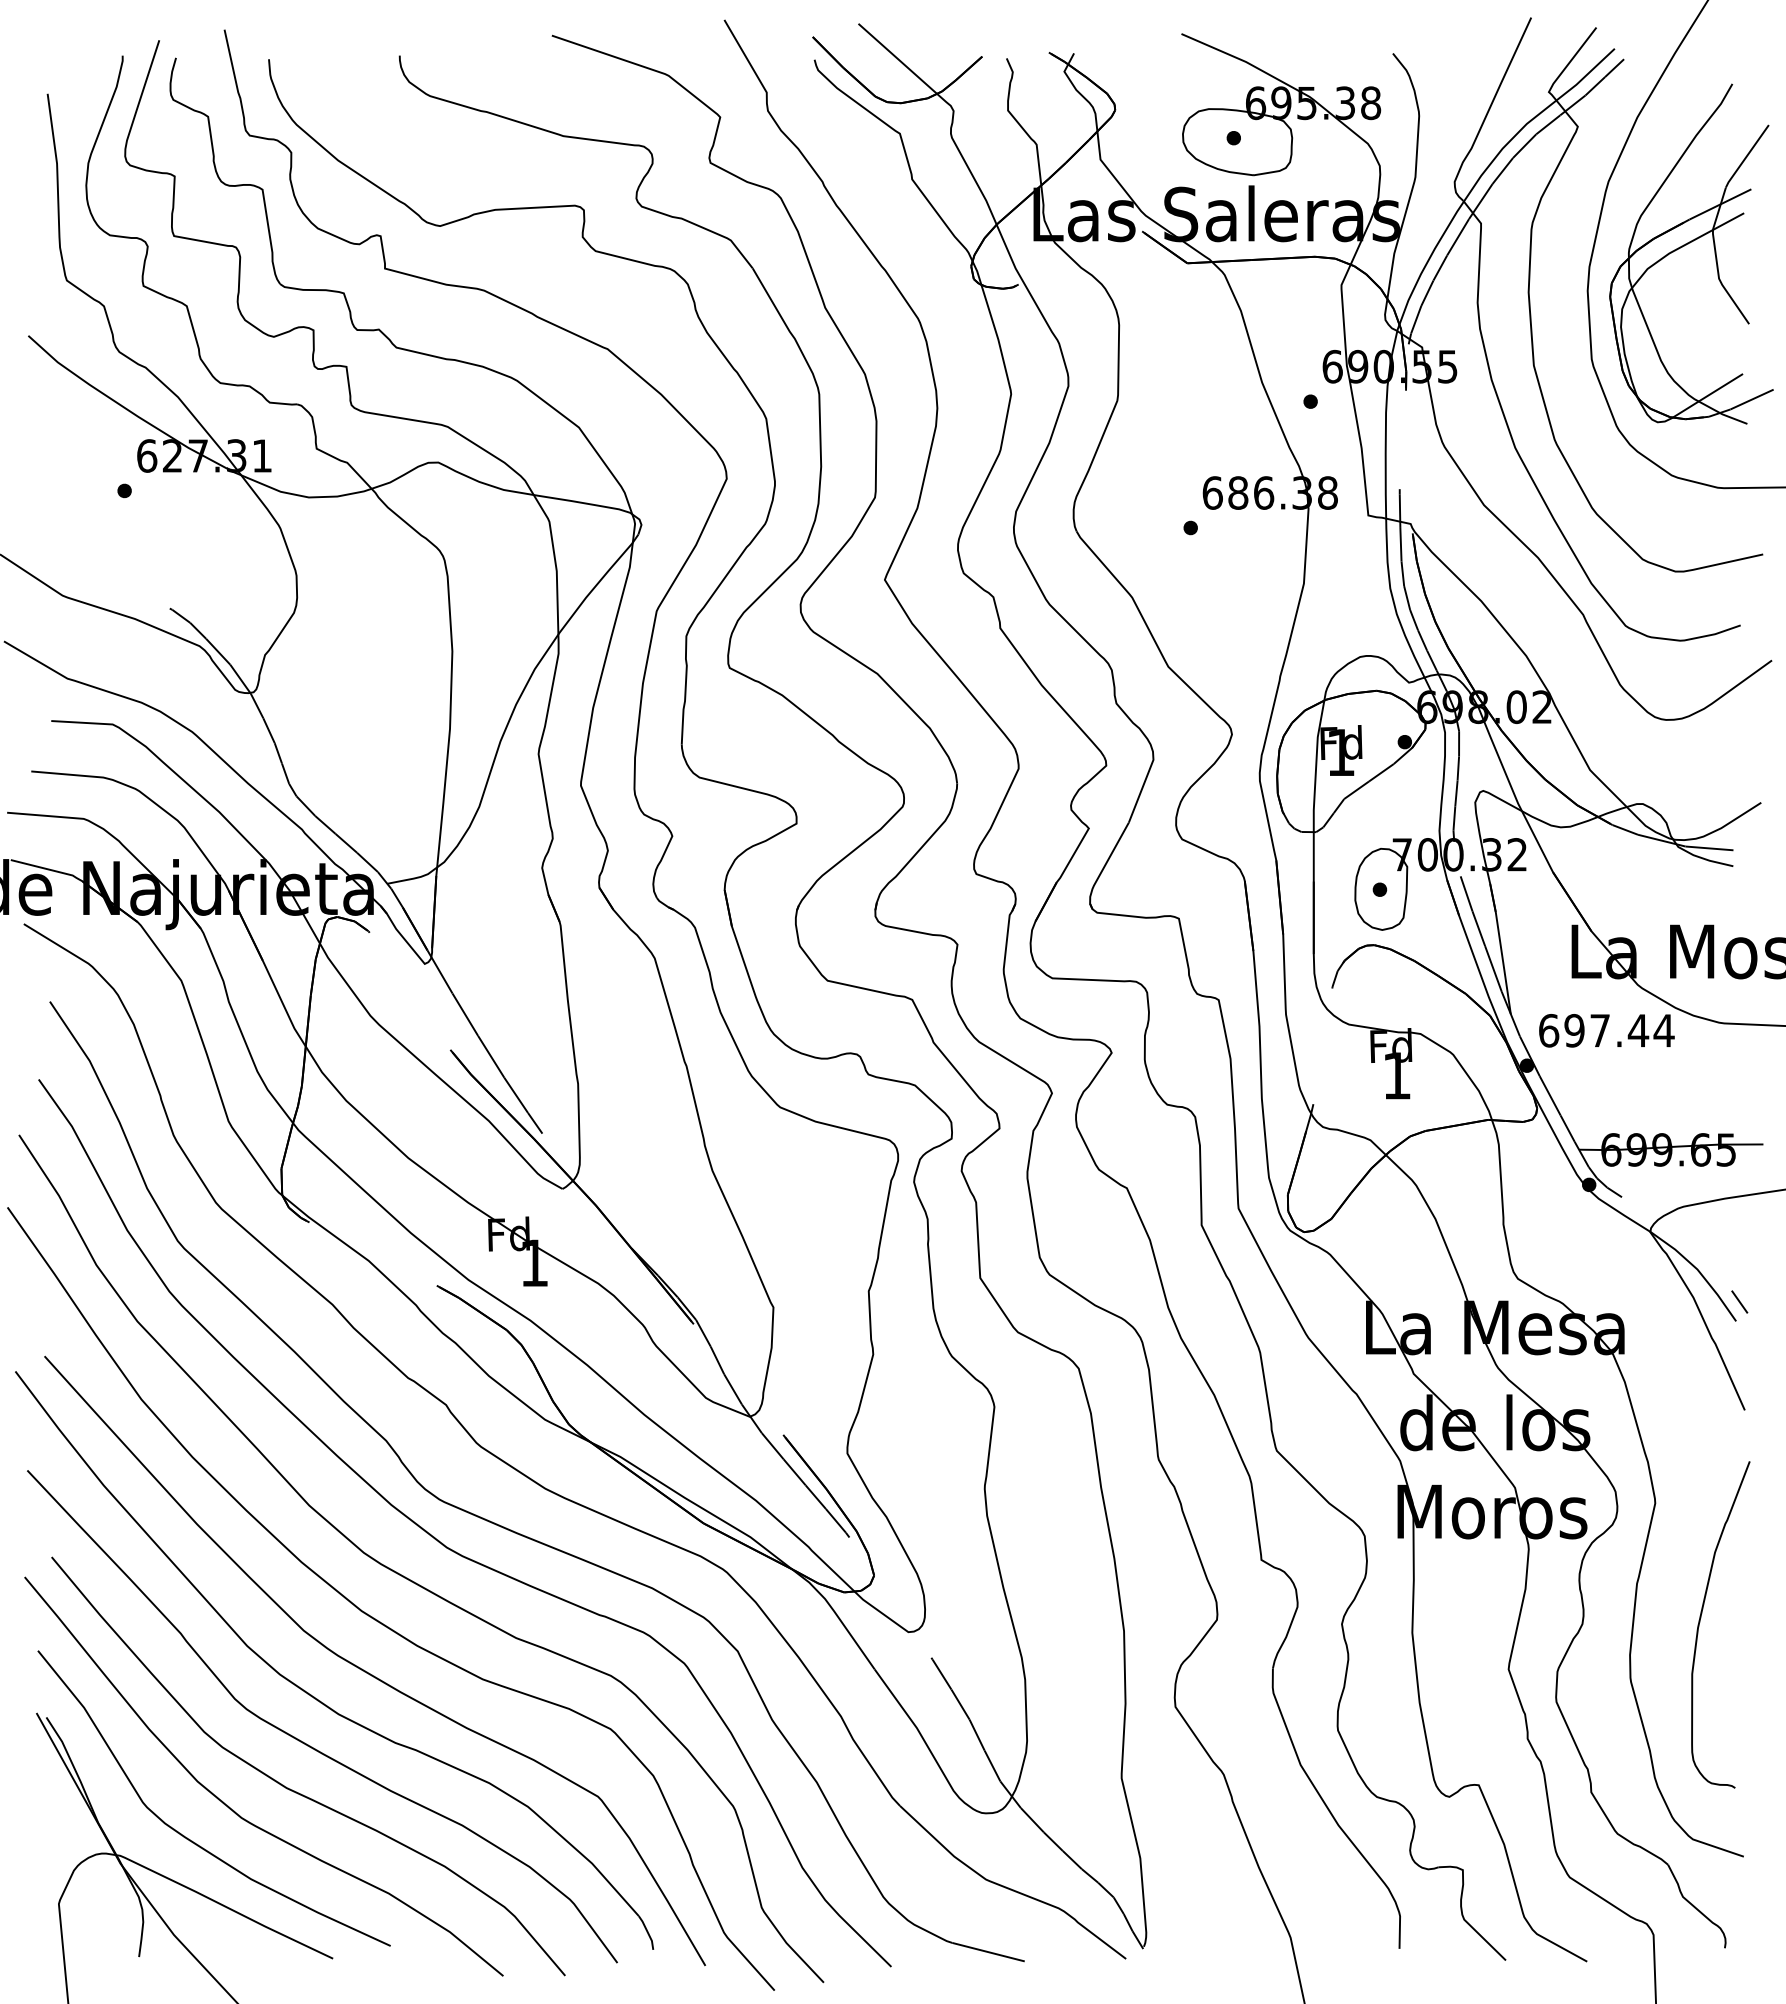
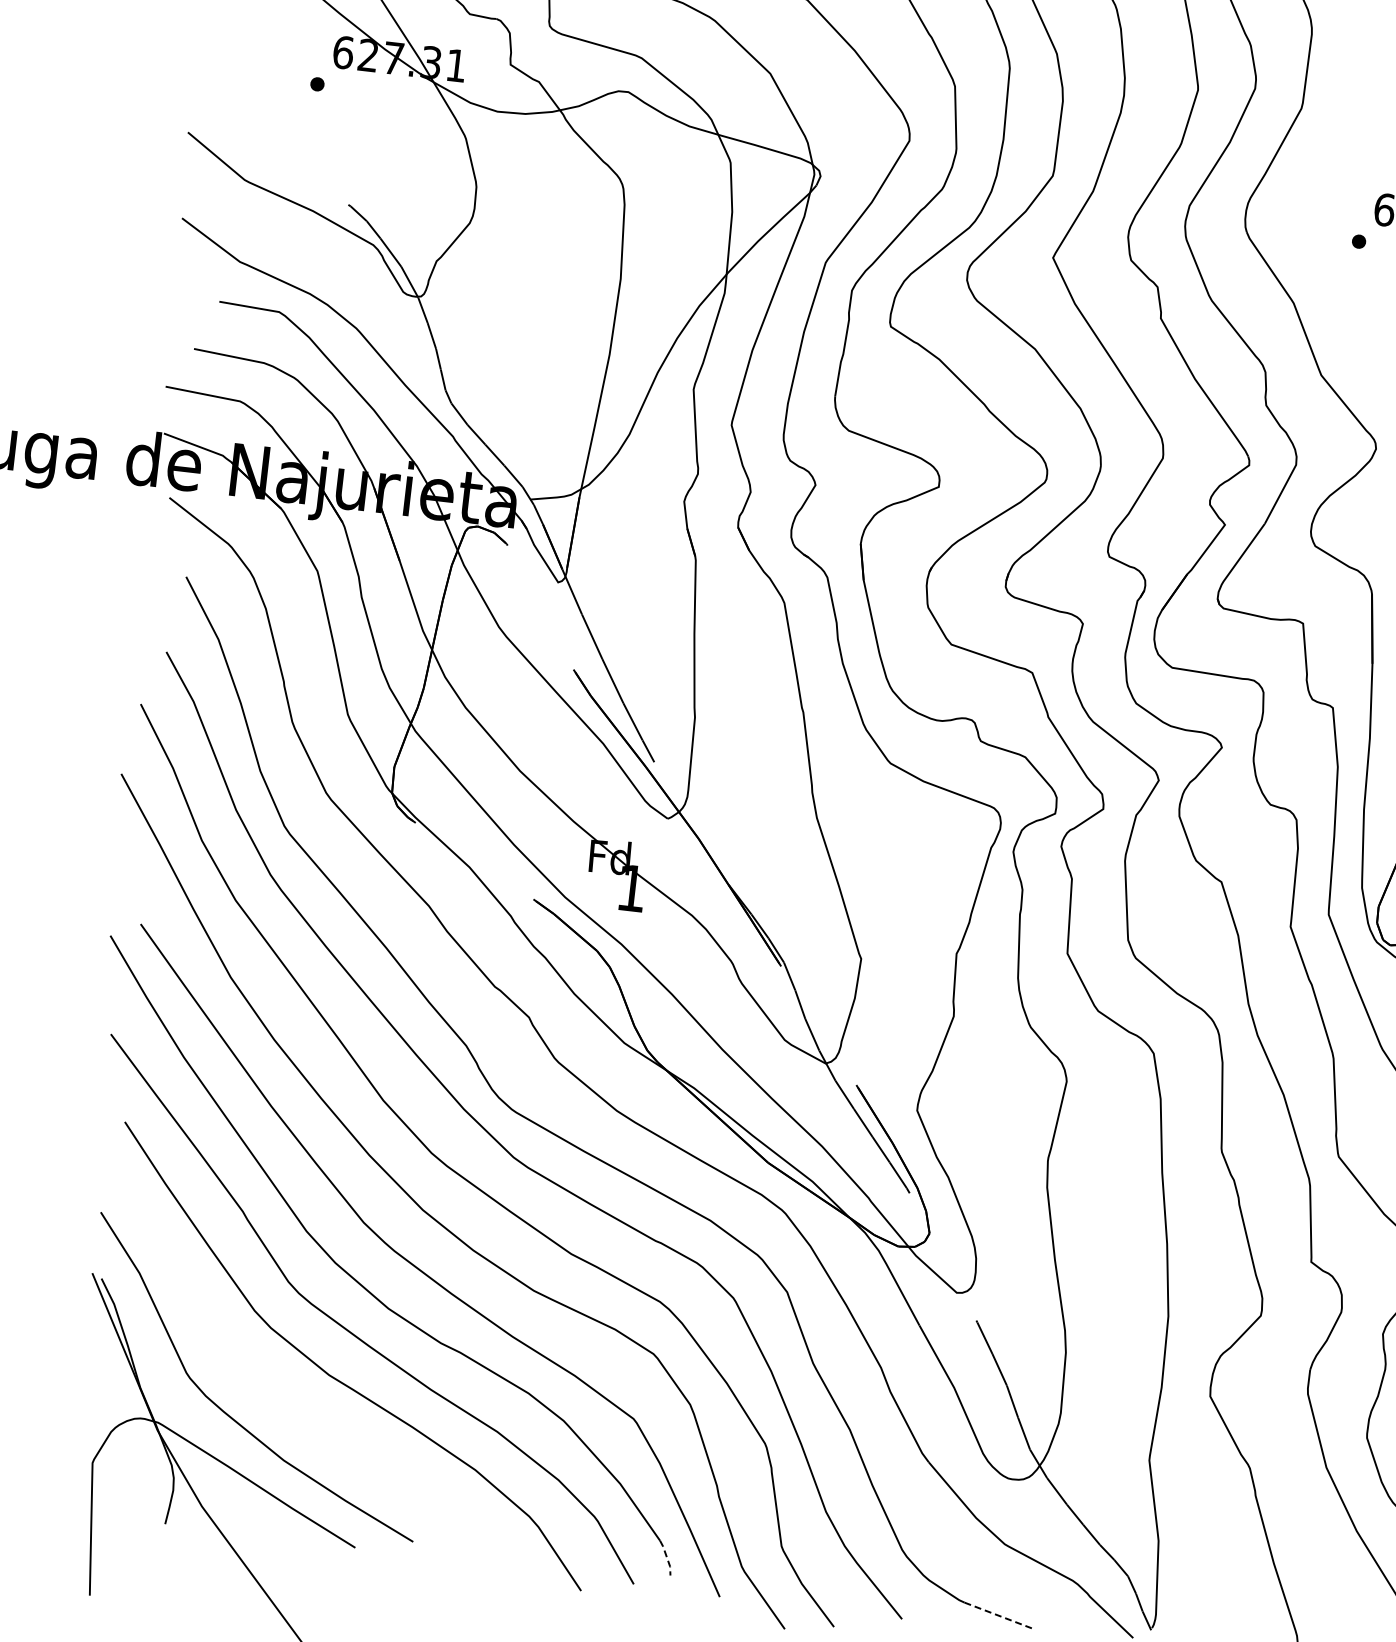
curve: (234, 1810) -> (275, 1391), removed
line: (648, 1933) -> (667, 1558), solid -> dashed
line: (989, 1952) -> (999, 1616), solid -> dashed

